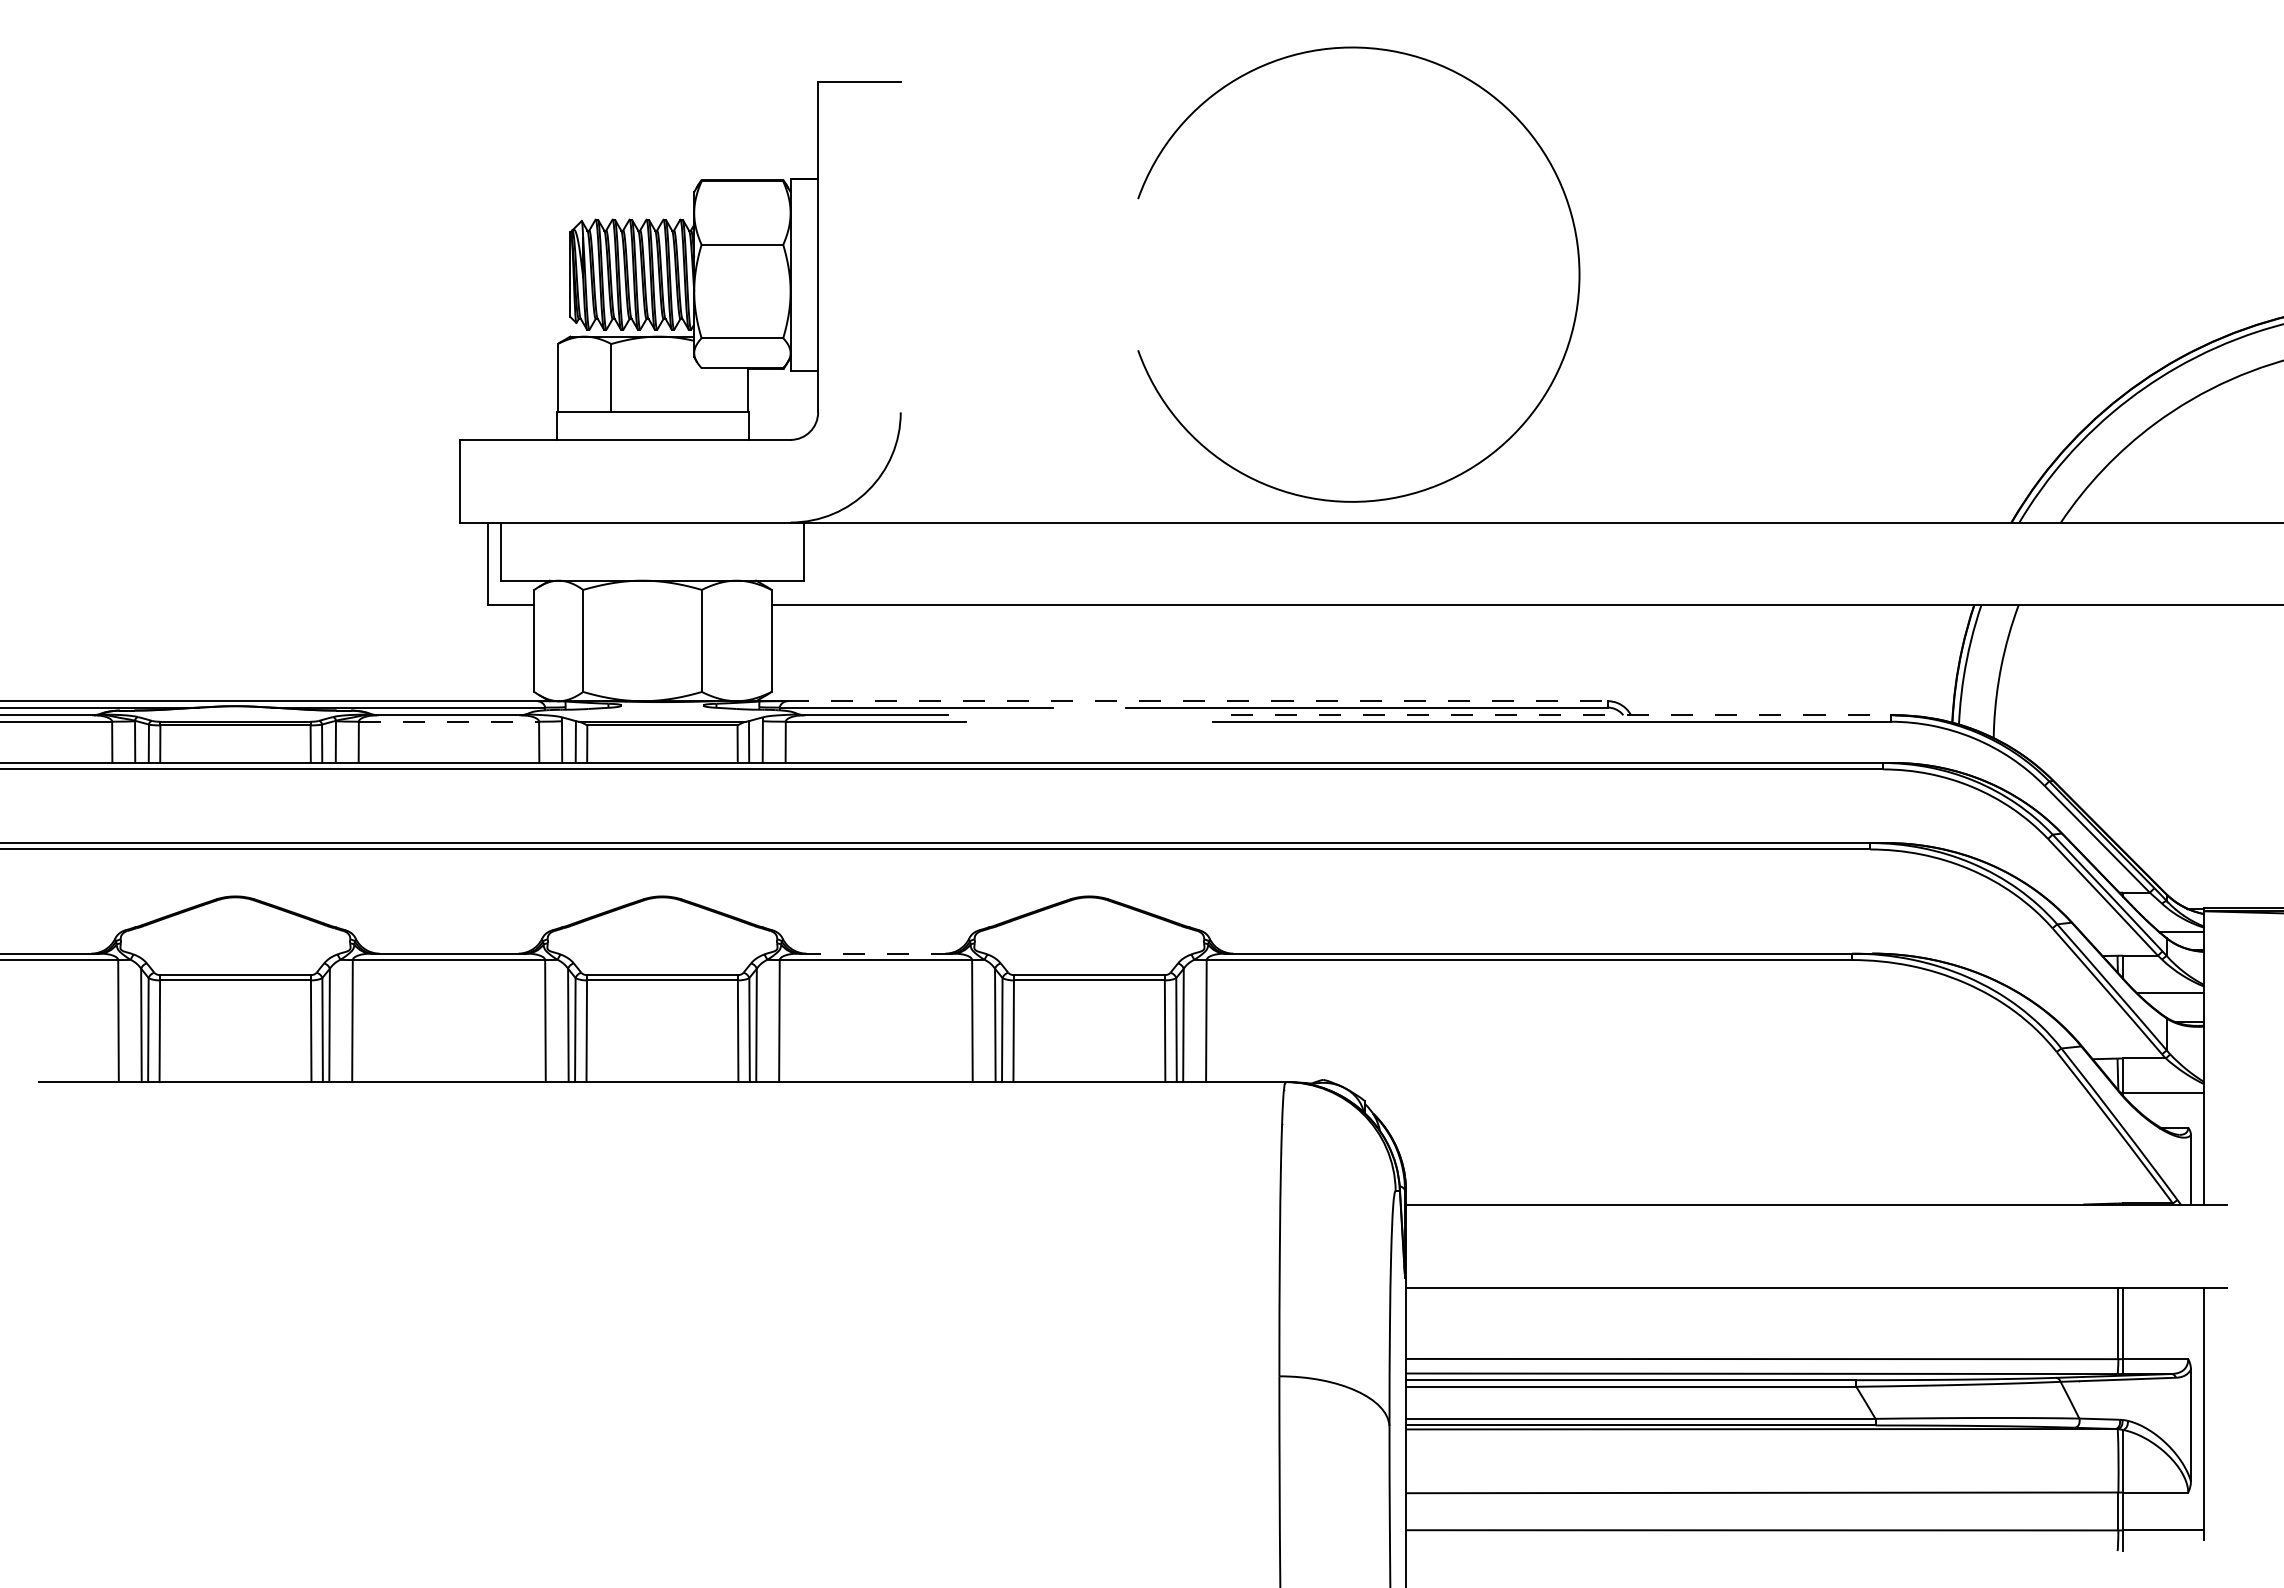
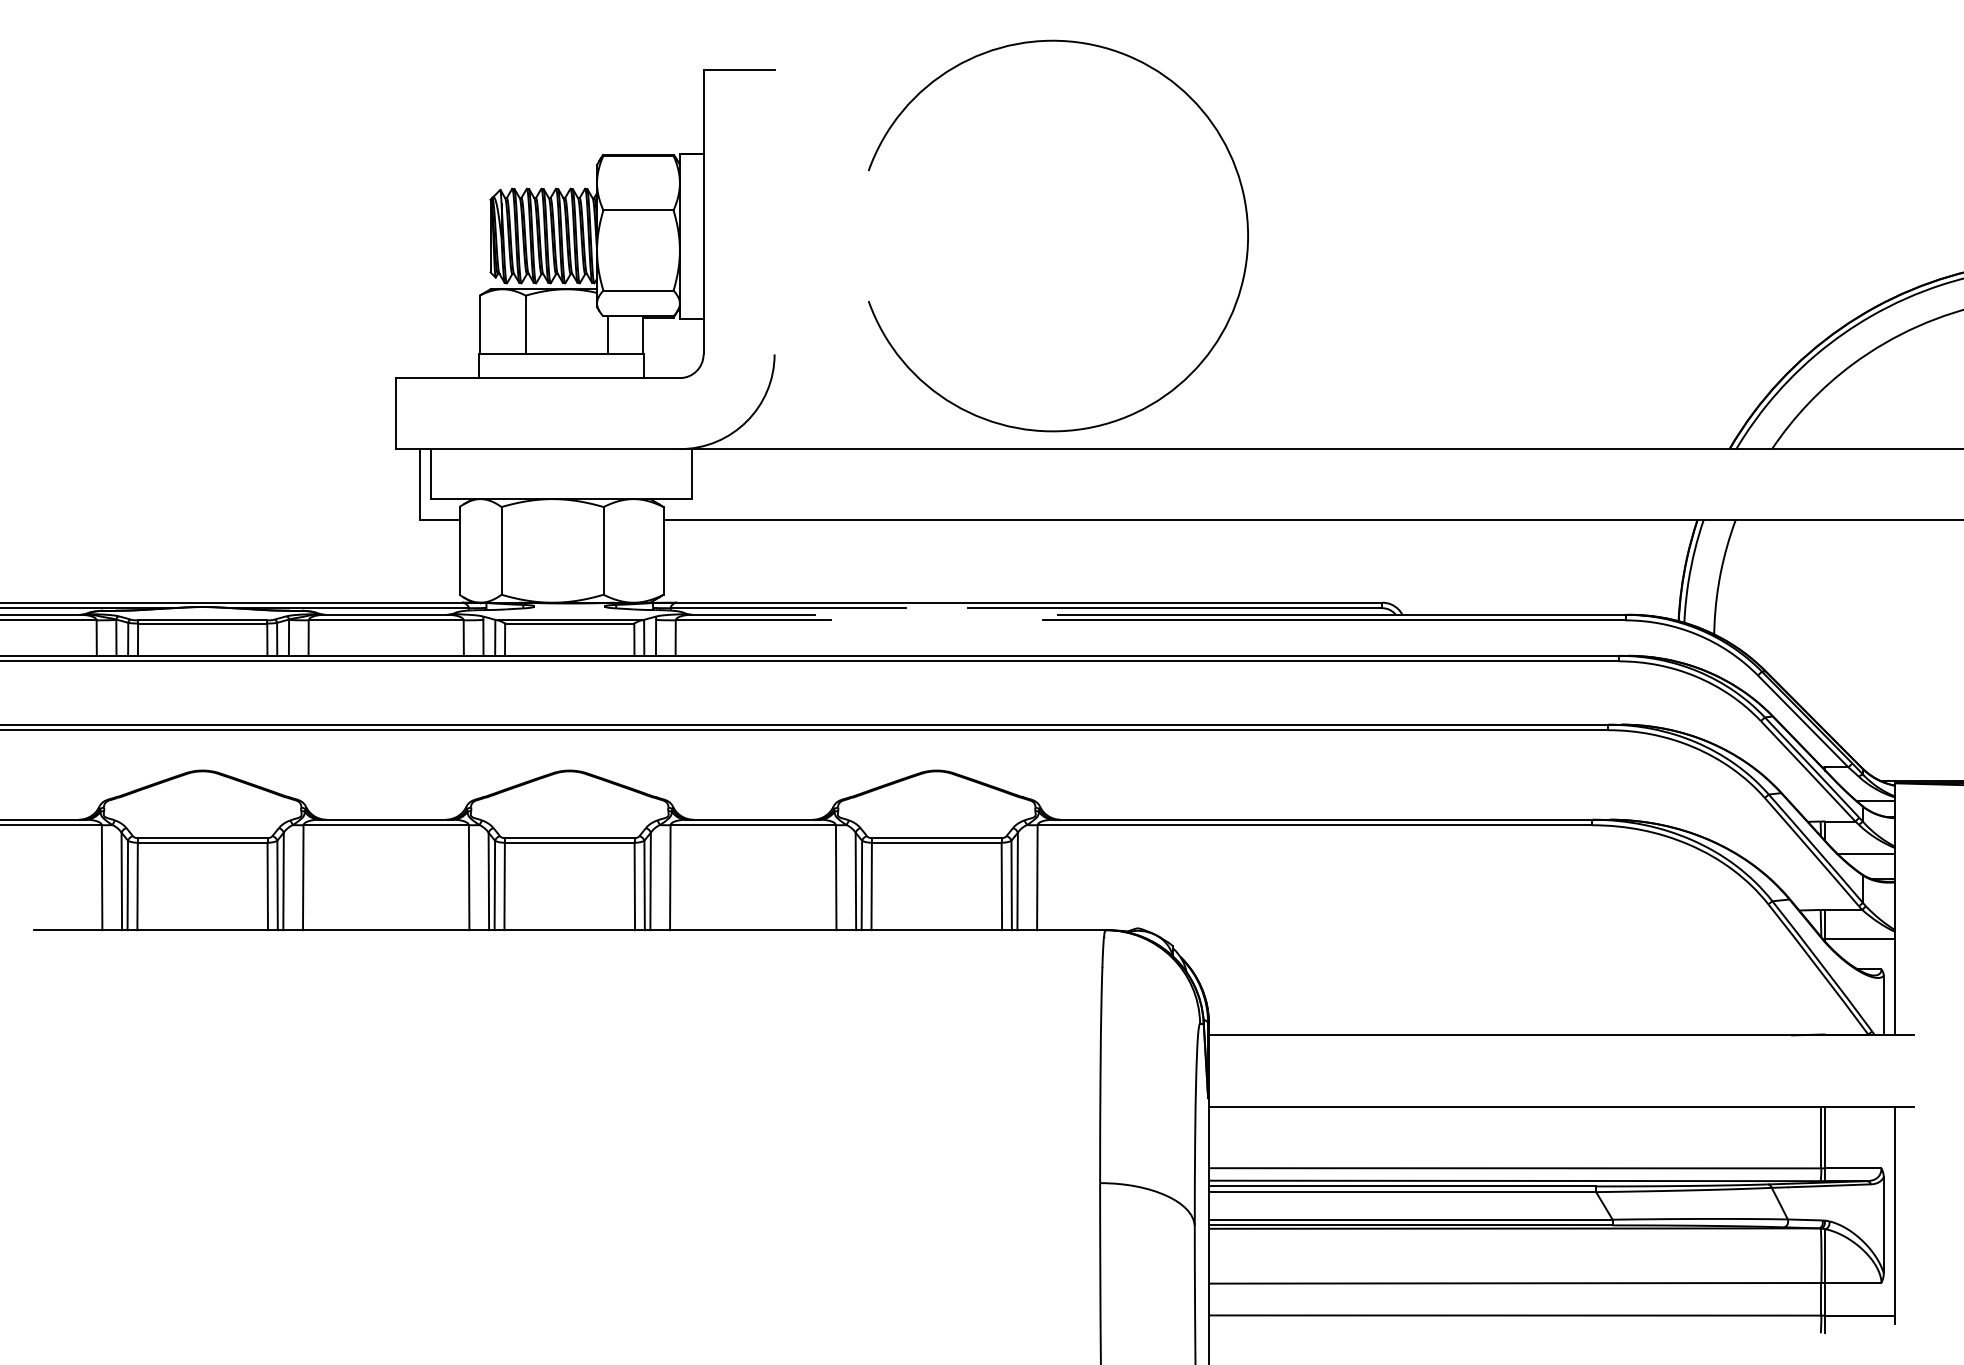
arc: (1577, 256) -> (1246, 220), moved
line: (706, 390) -> (607, 335), added
line: (1197, 701) -> (1029, 602), dashed -> solid
line: (1560, 715) -> (1341, 615), dashed -> solid
line: (449, 721) -> (386, 620), dashed -> solid
line: (876, 953) -> (753, 819), dashed -> solid

